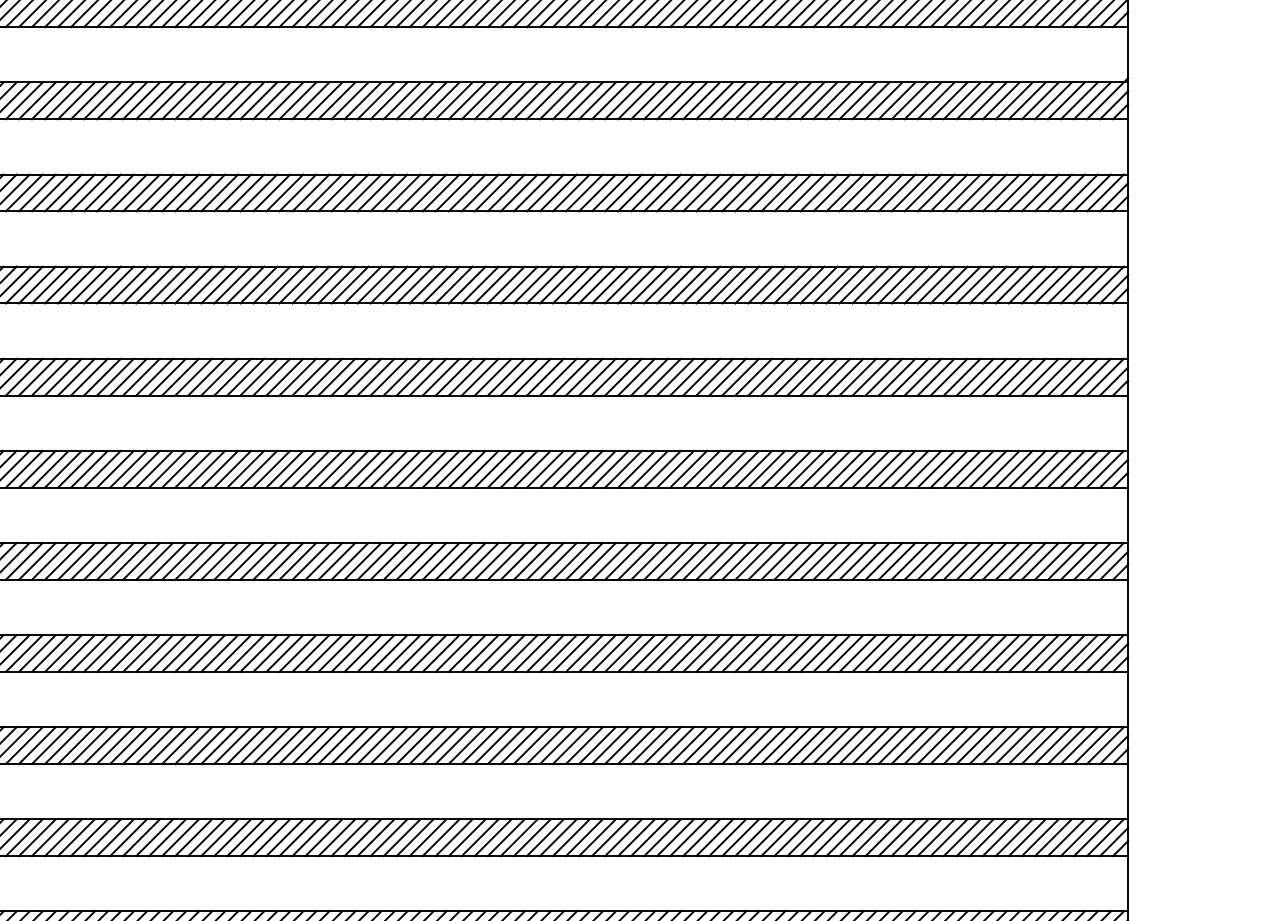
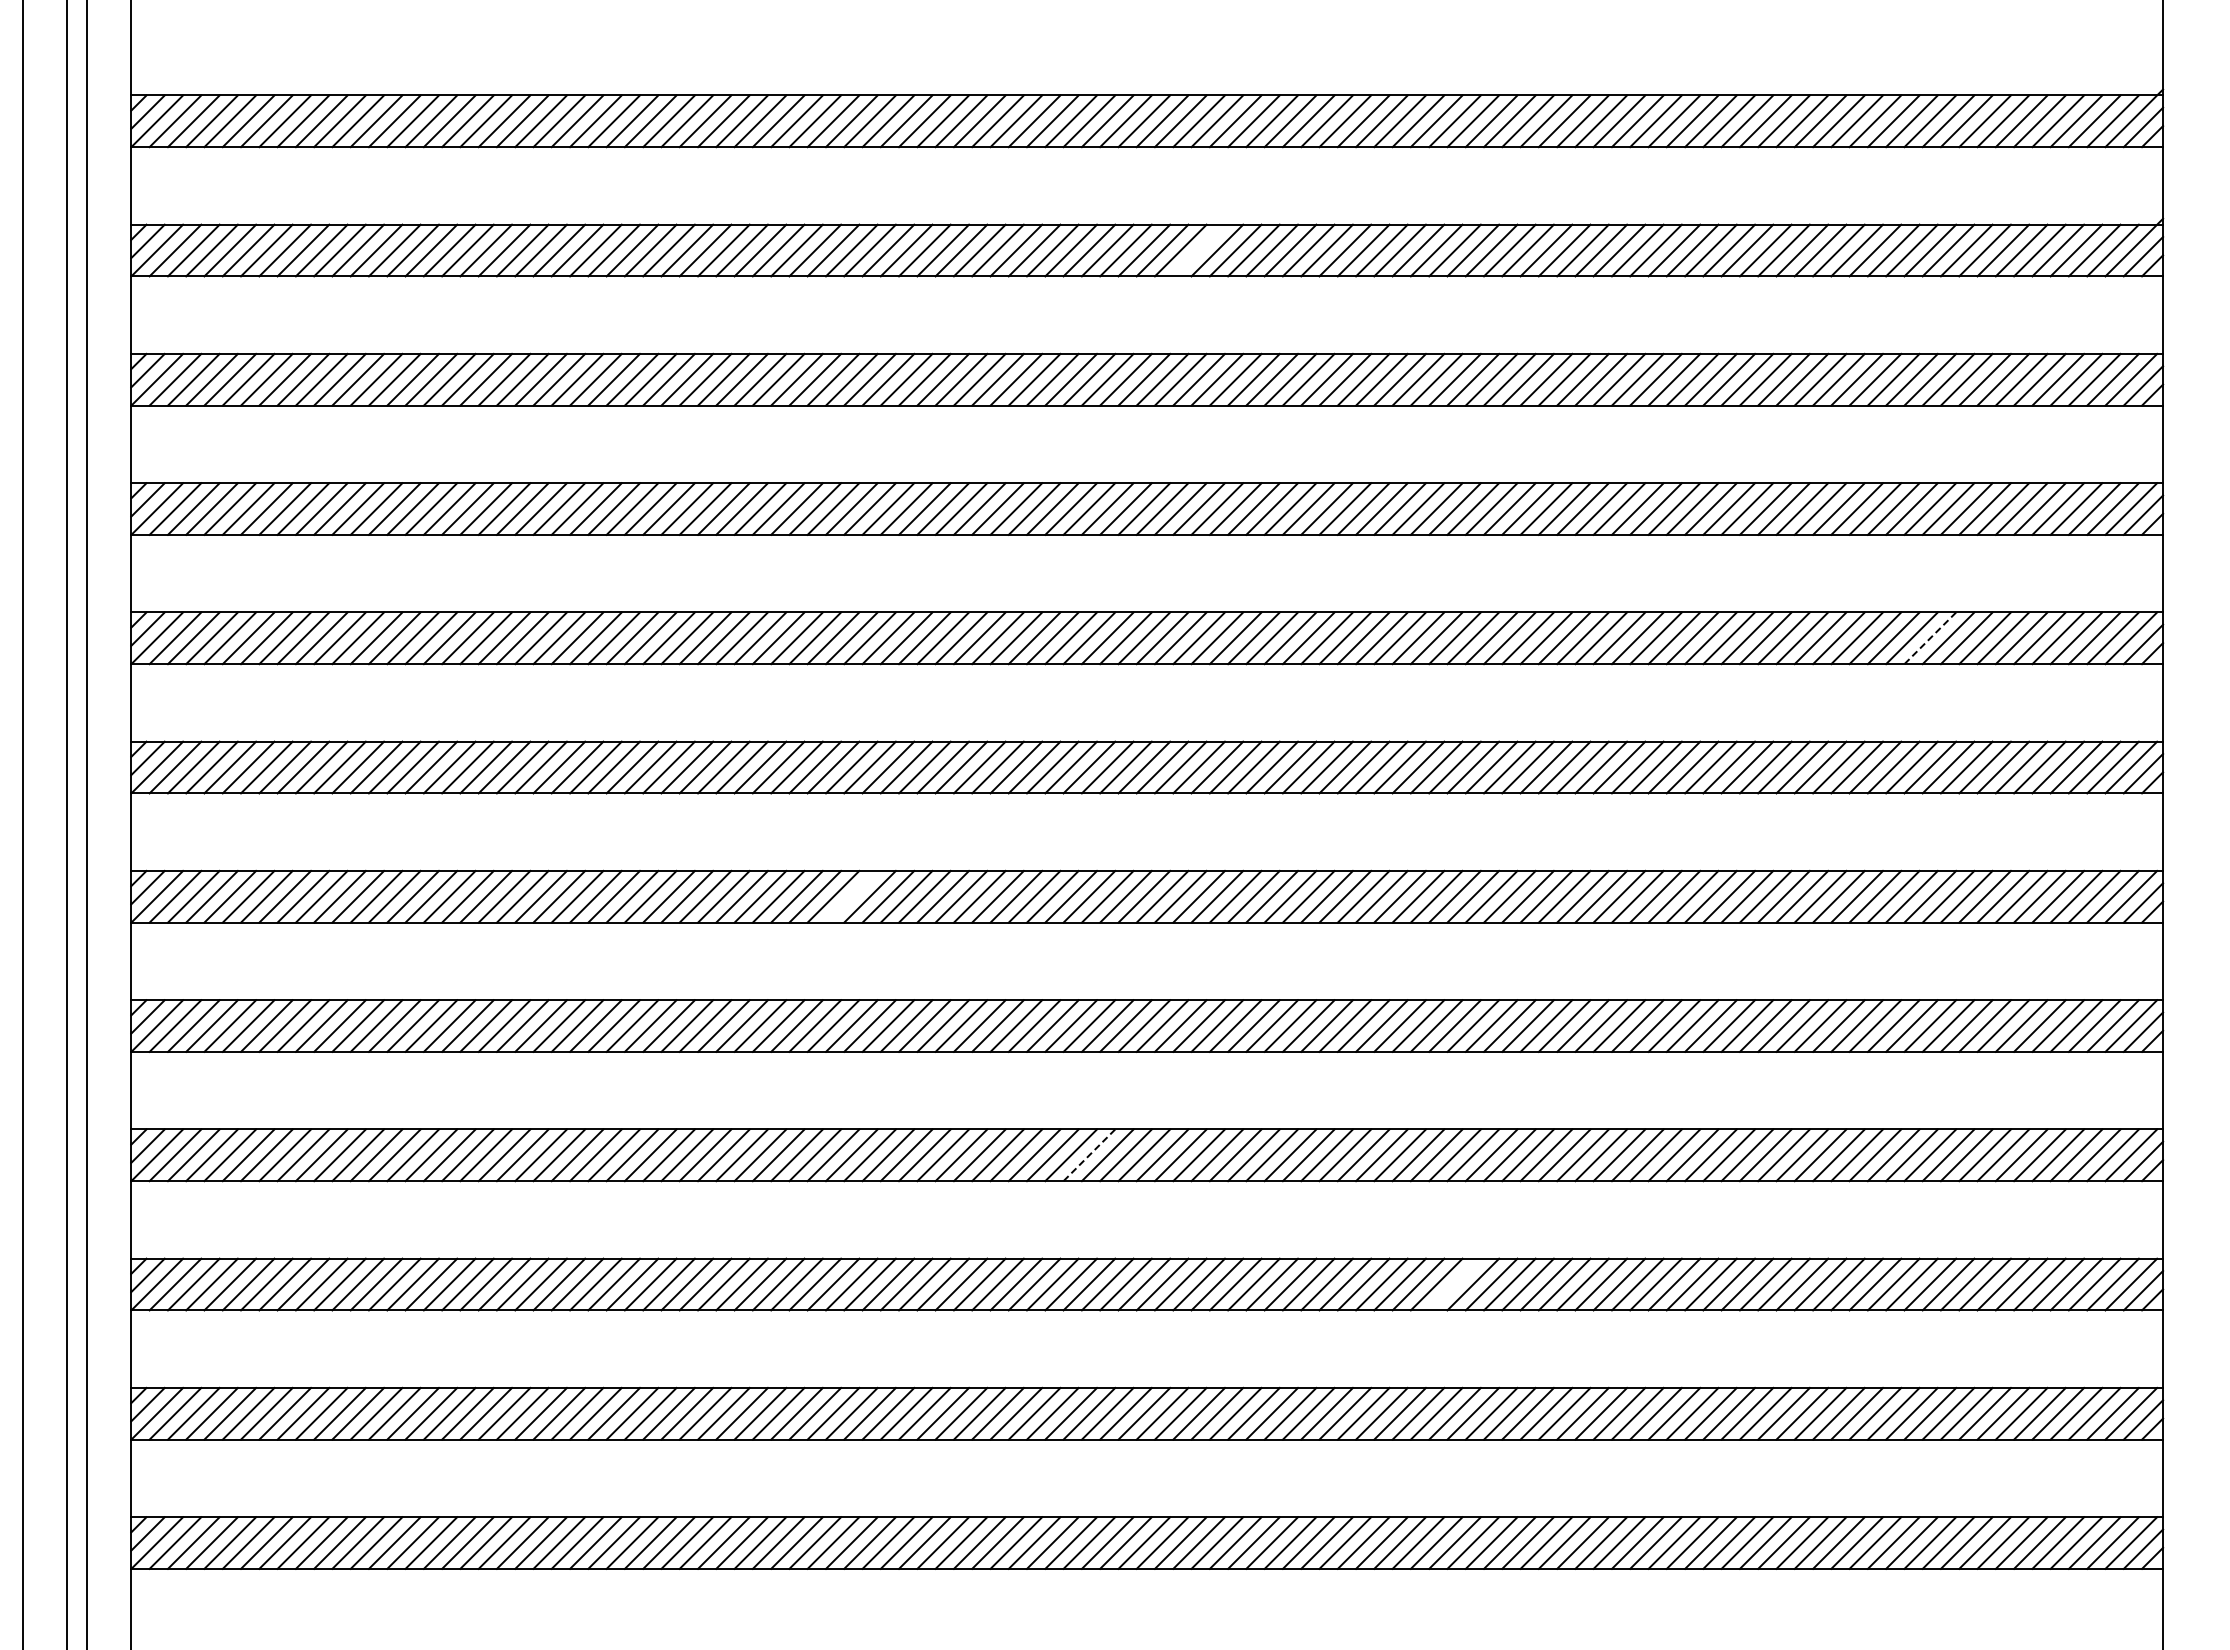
line: (440, 100) -> (1198, 250), removed
line: (962, 377) -> (1930, 638), solid -> dashed
line: (193, 561) -> (851, 896), removed
line: (363, 745) -> (1089, 1155), solid -> dashed
line: (623, 837) -> (1454, 1284), removed

